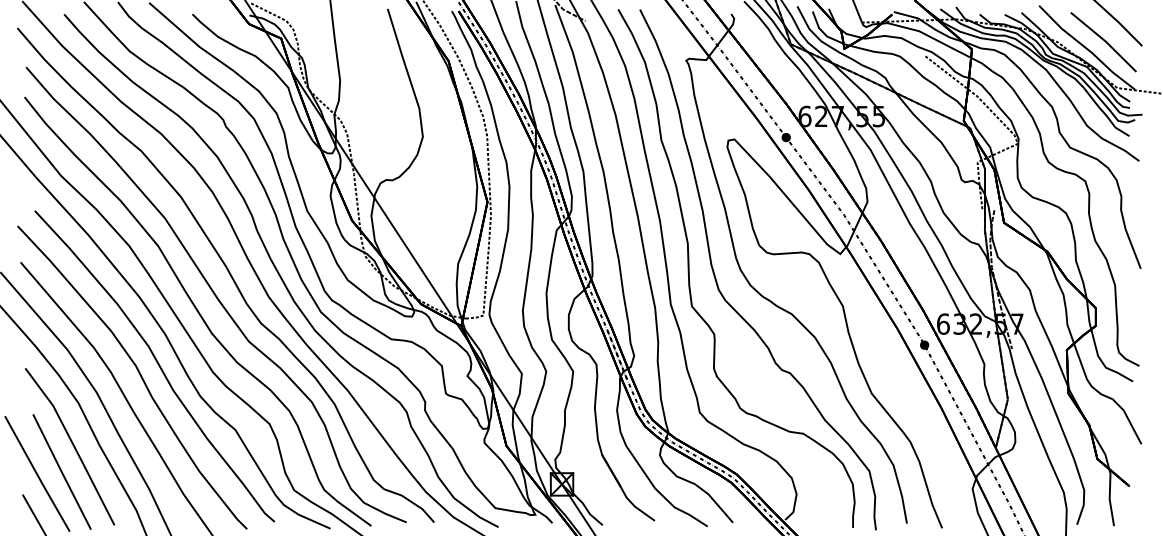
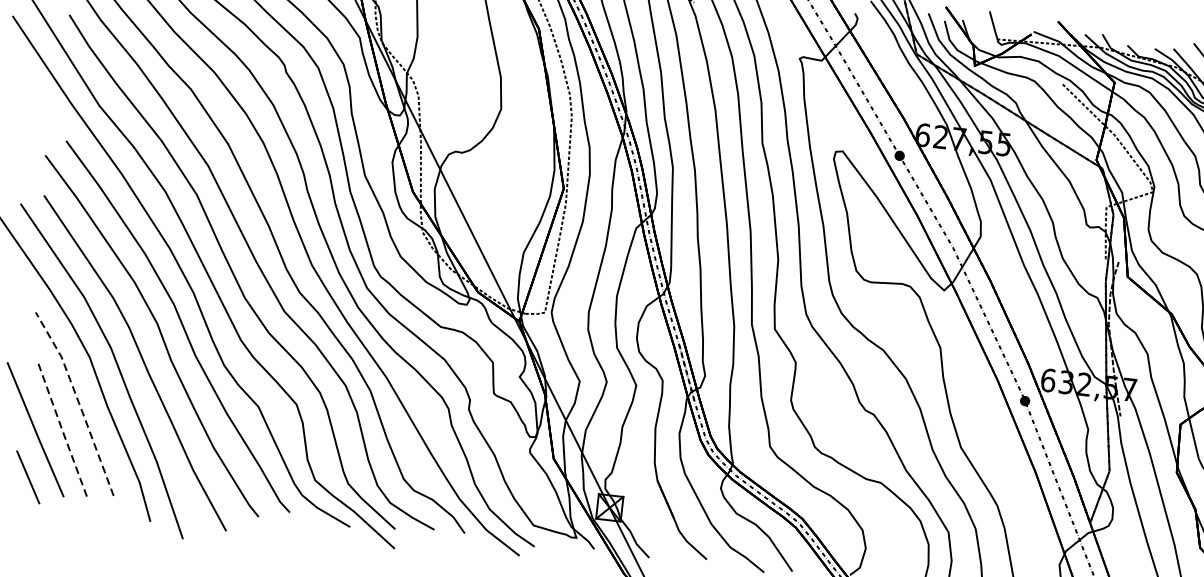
line: (73, 444) -> (78, 402), solid -> dashed
line: (62, 473) -> (63, 432), solid -> dashed

